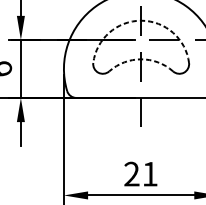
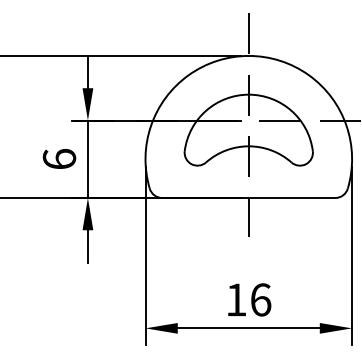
arc: (140, 20) -> (248, 94), dashed -> solid
arc: (140, 59) -> (248, 146), dashed -> solid
text: (140, 173) -> (248, 299), 21 -> 16

